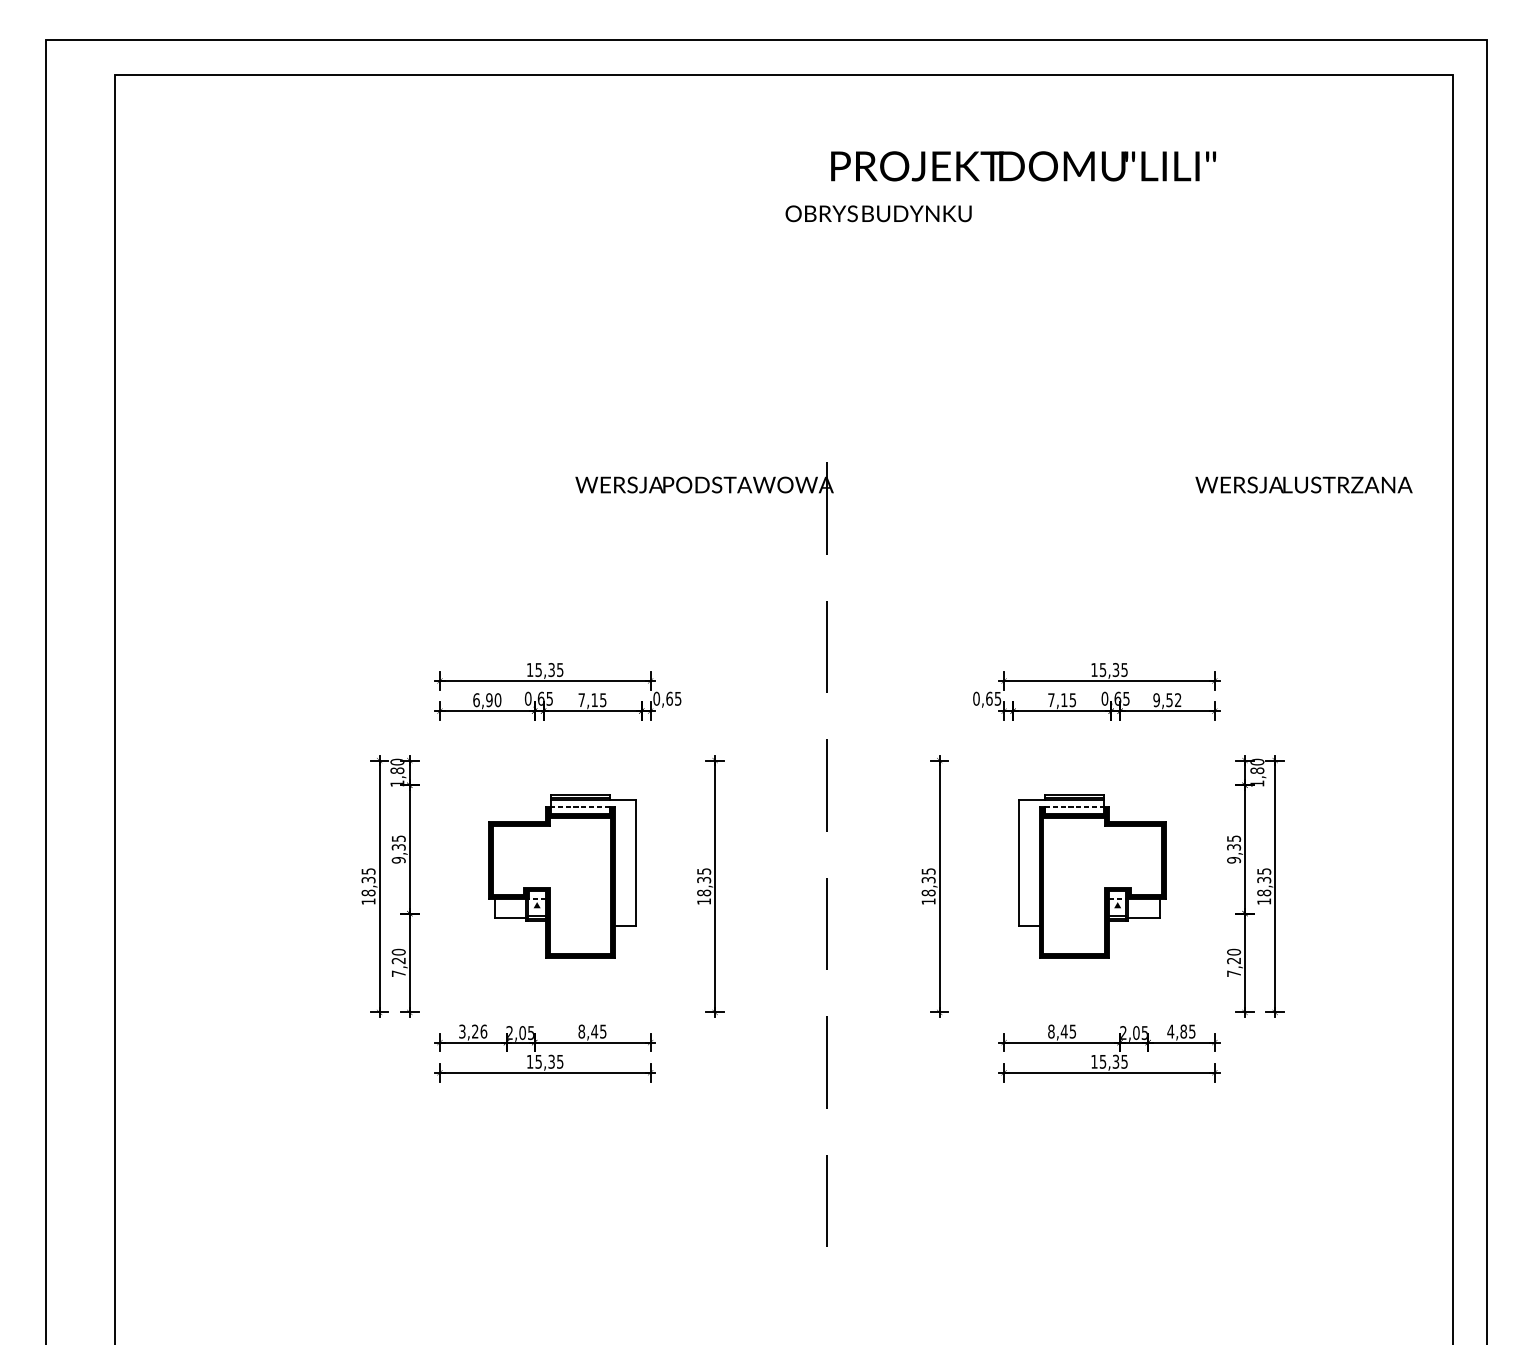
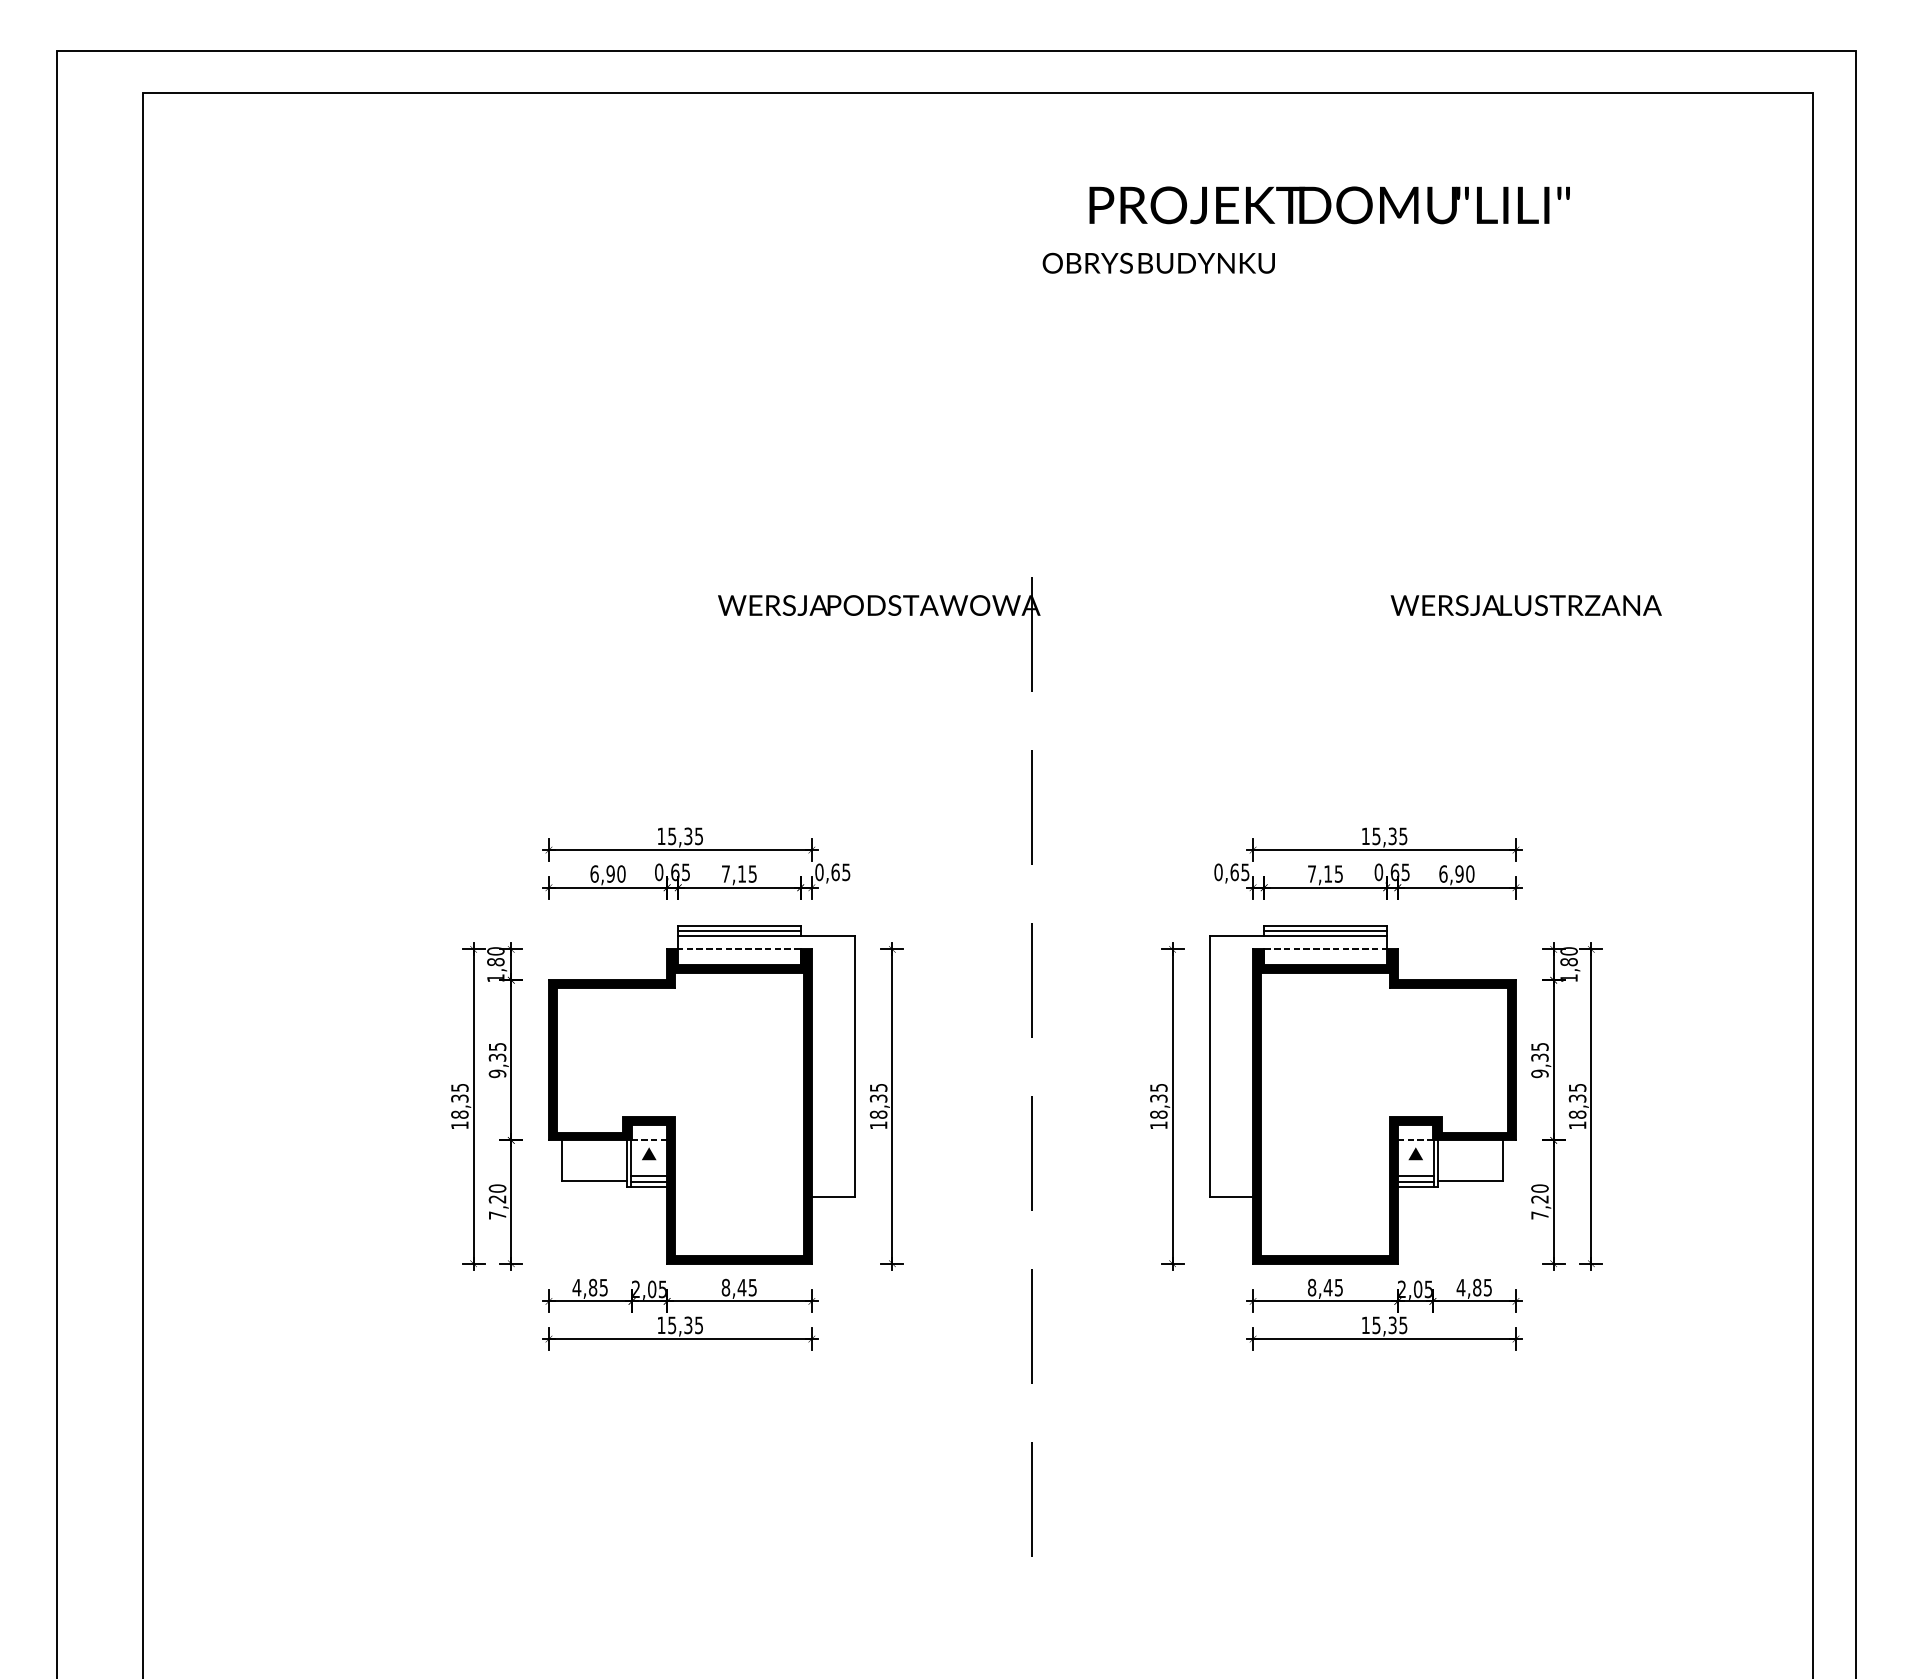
text: (1023, 166) -> (1329, 205), moved
text: (878, 213) -> (1158, 262), moved
text: (1303, 484) -> (1525, 604), moved
text: (1167, 700) -> (1456, 874), 9,52 -> 6,90
part: (562, 876) -> (701, 1094), size x1.67
part: (1092, 876) -> (1363, 1094), size x1.67
text: (472, 1031) -> (589, 1287), 3,26 -> 4,85

